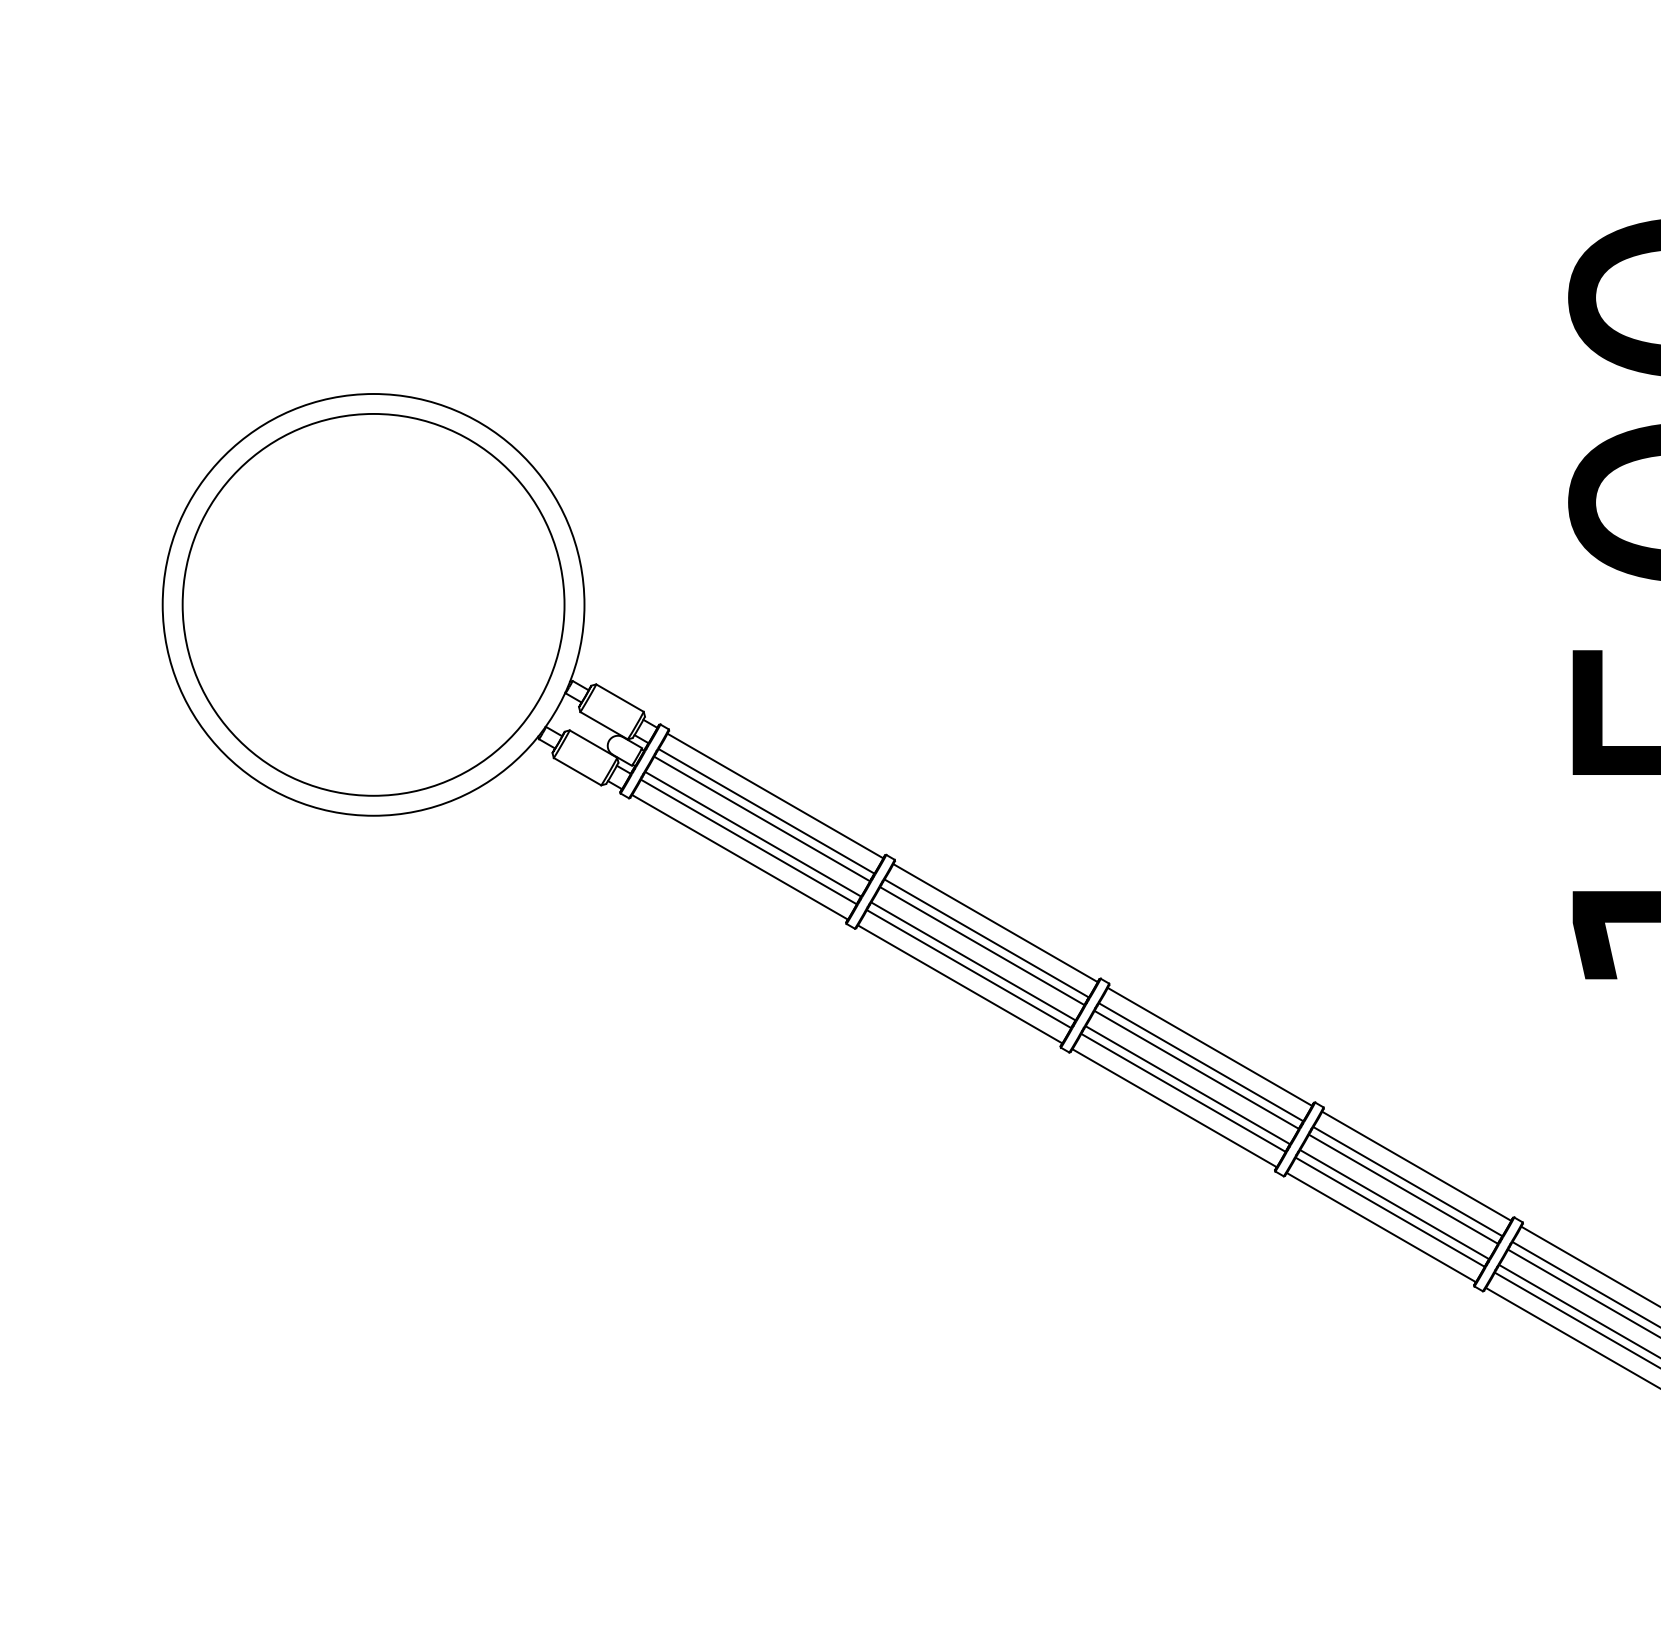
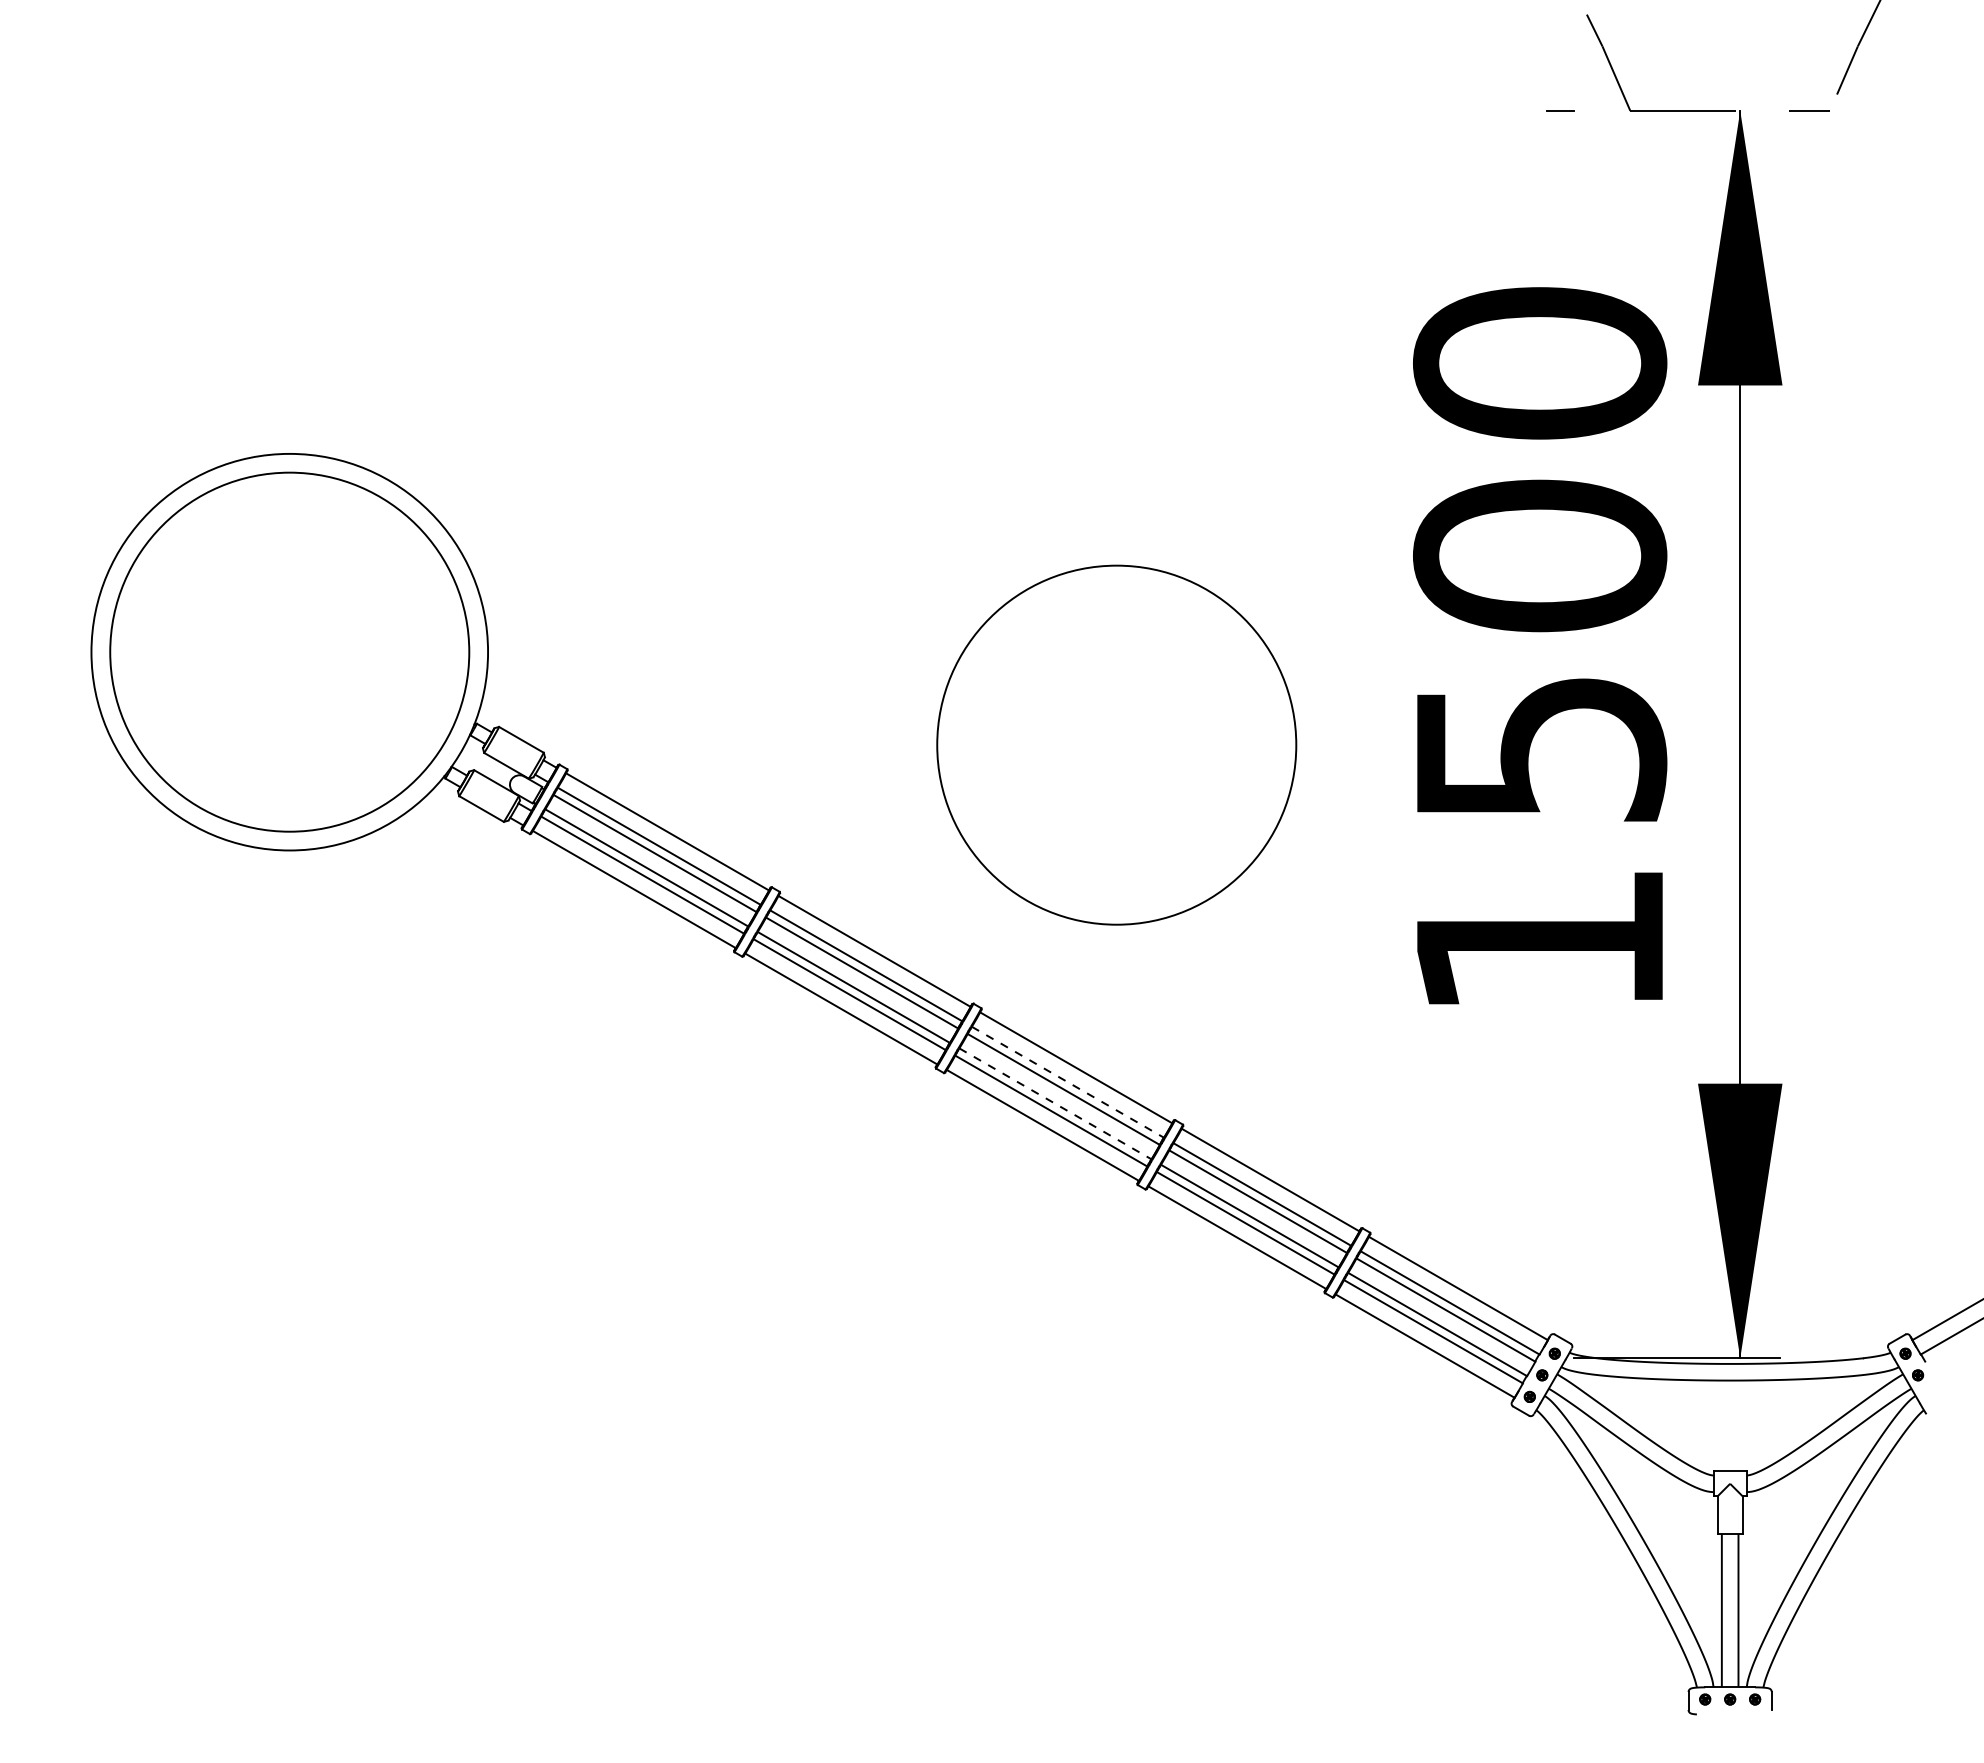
circle: (1252, 703) -> (1116, 744), added
line: (1200, 1062) -> (1067, 1082), solid -> dashed
line: (1187, 1084) -> (1055, 1103), solid -> dashed

